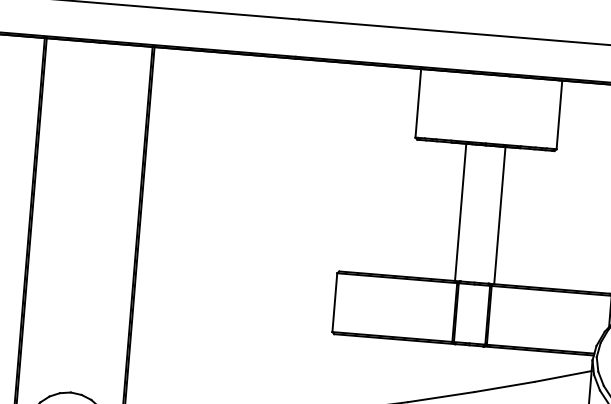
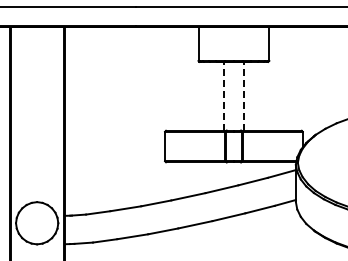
line: (461, 210) -> (224, 95), solid -> dashed
line: (499, 213) -> (243, 95), solid -> dashed

